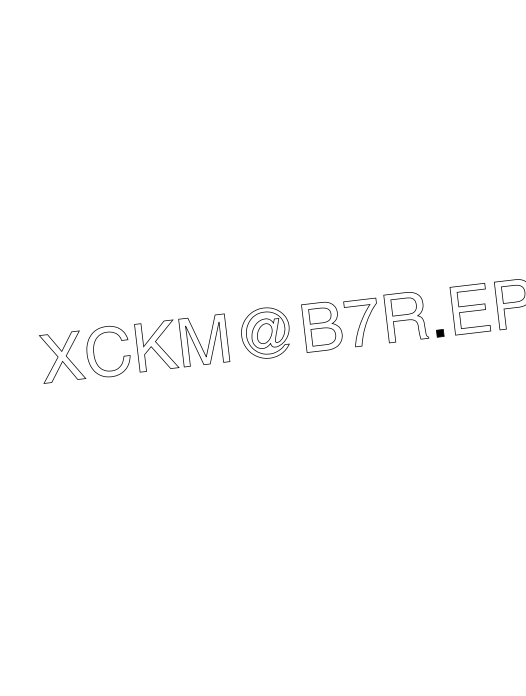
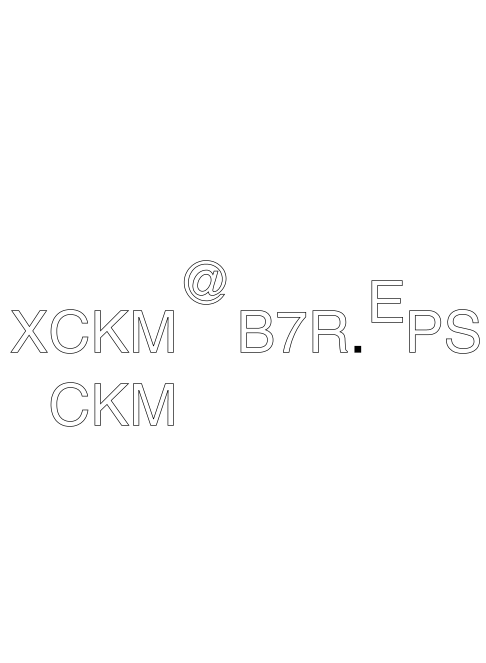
part: (469, 309) -> (386, 301), moved
part: (266, 333) -> (205, 282), moved
part: (166, 429) -> (111, 404), added

